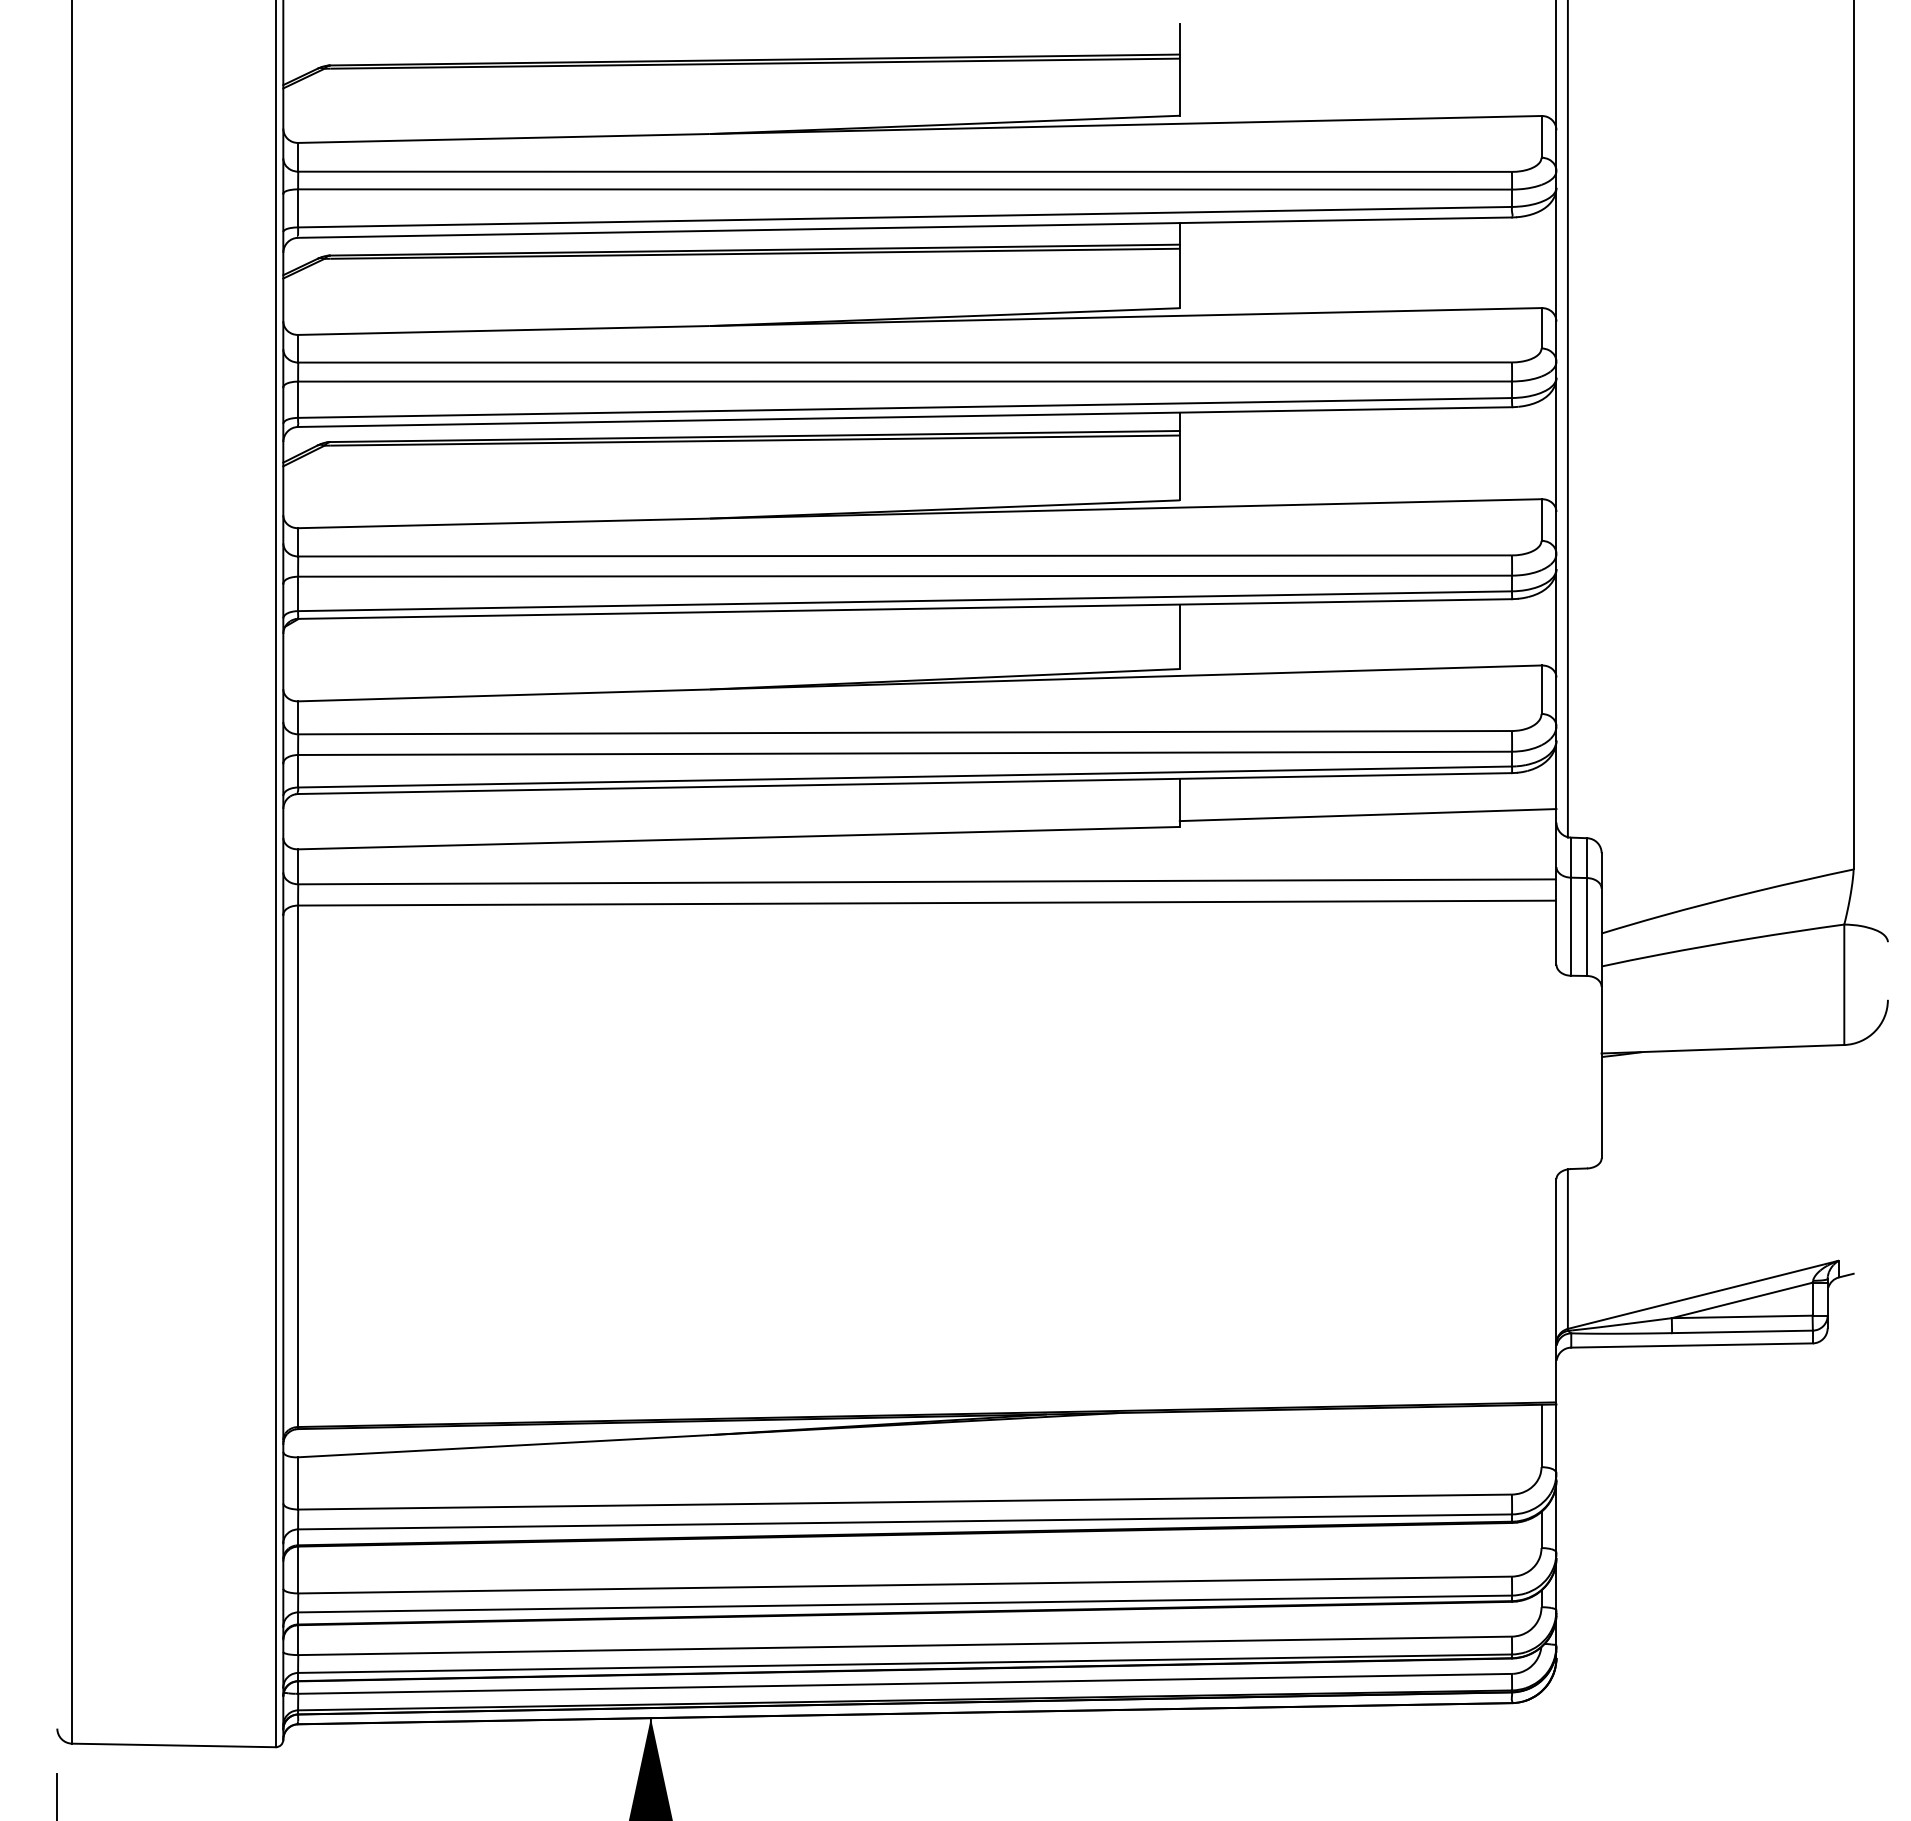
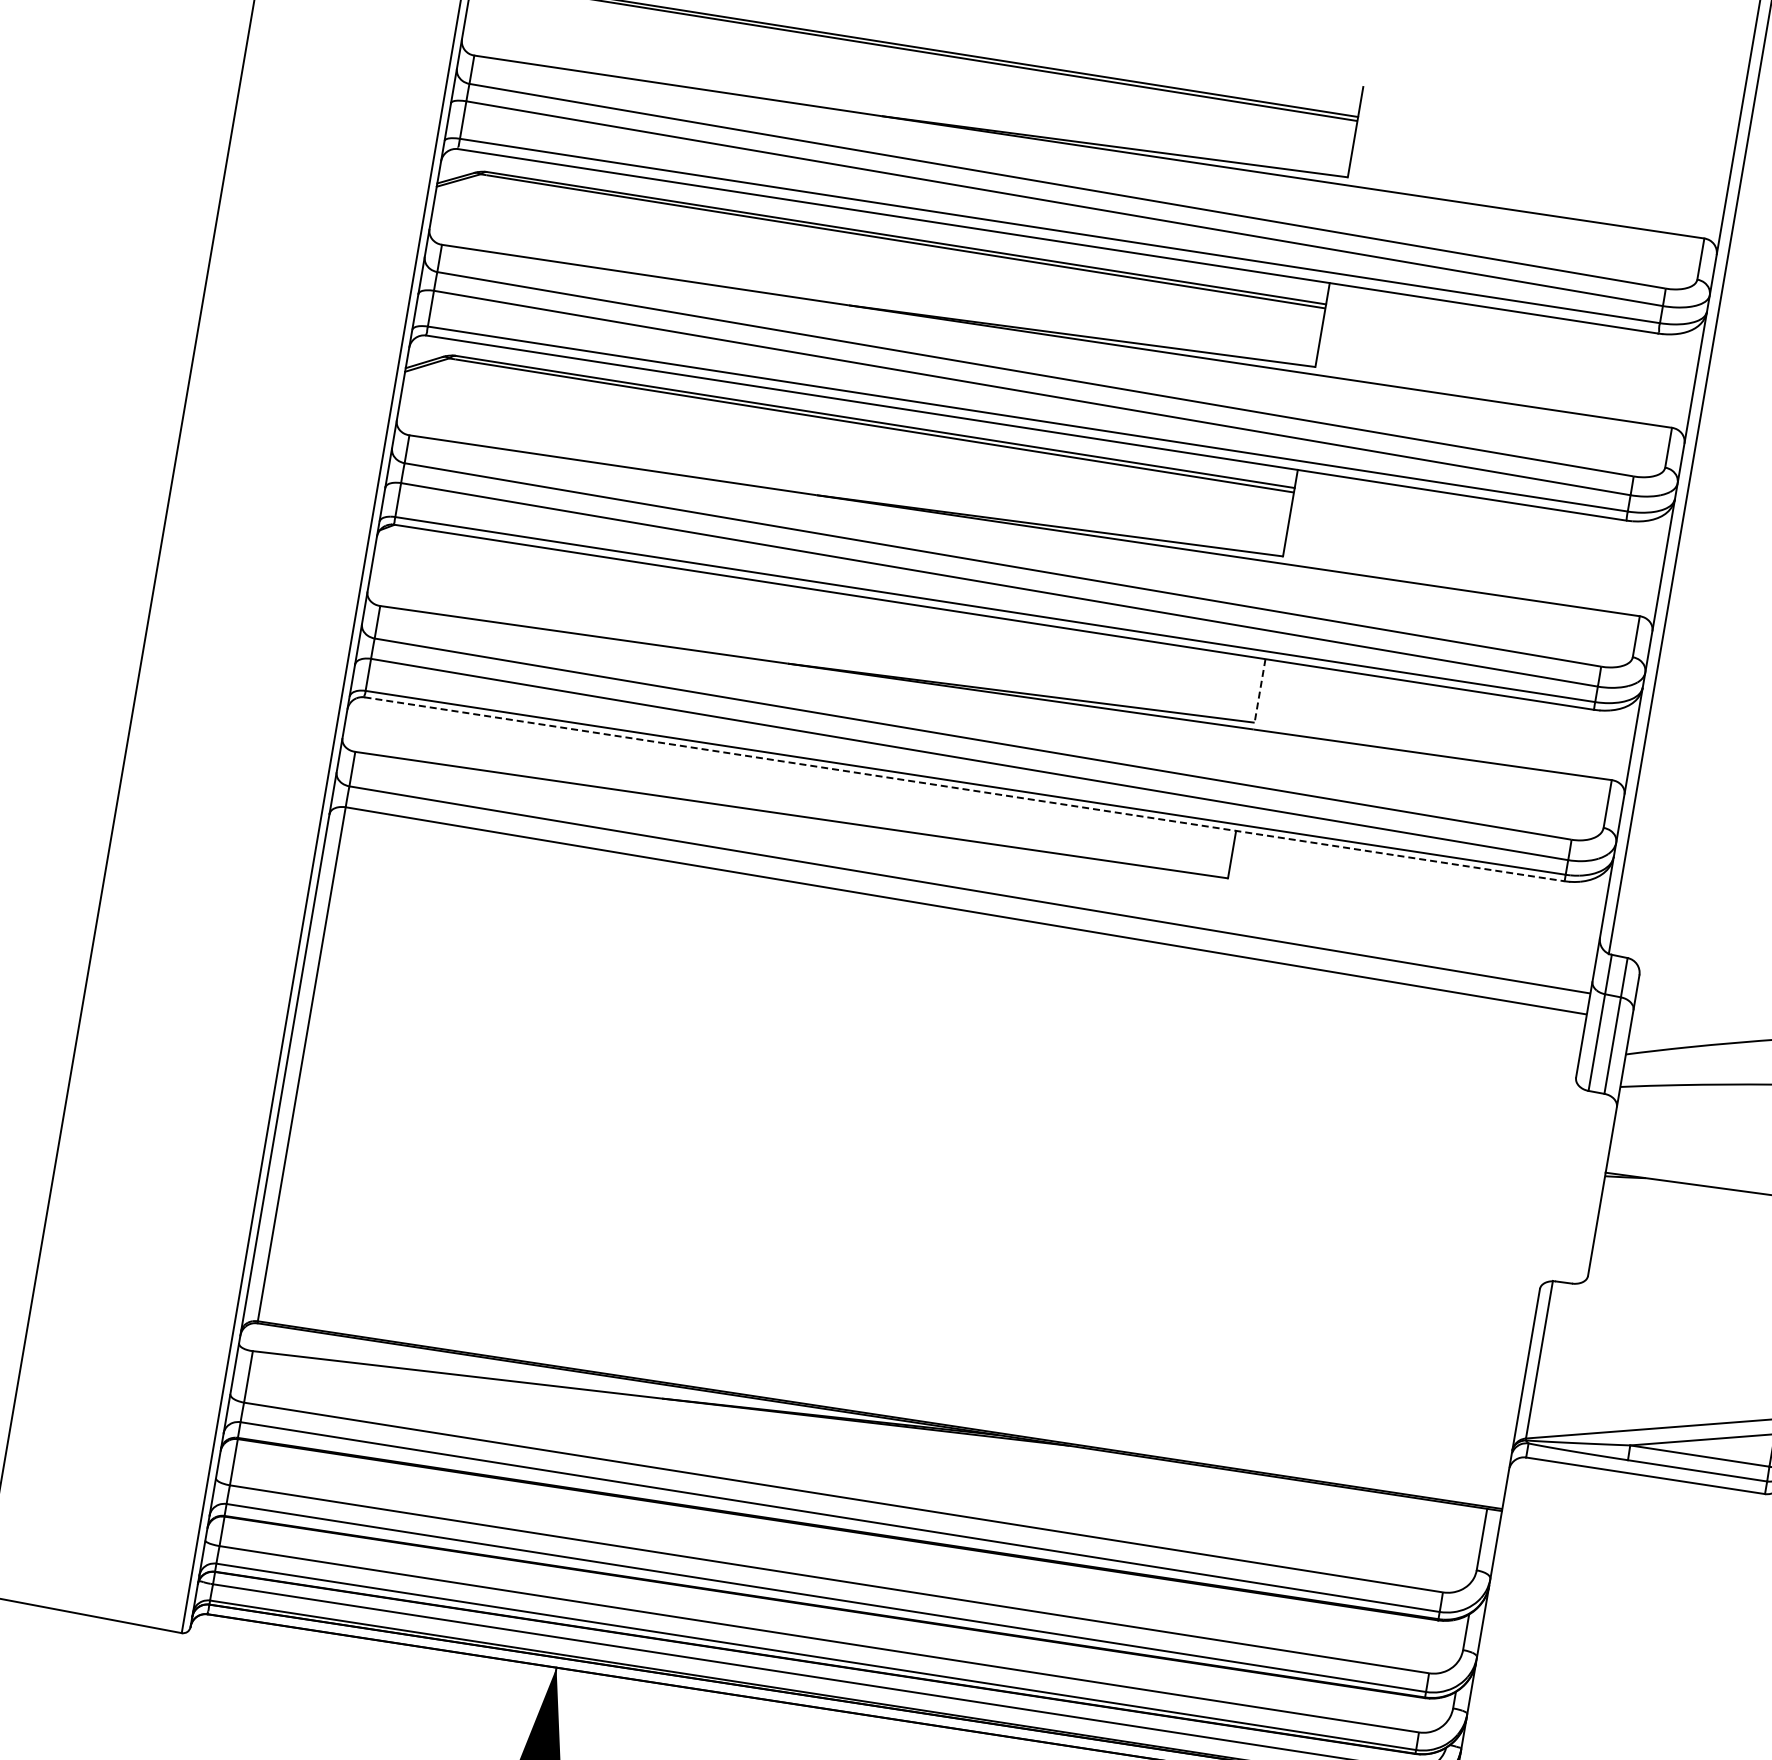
line: (1179, 637) -> (1259, 691), solid -> dashed
line: (905, 783) -> (964, 789), solid -> dashed
line: (1367, 815) -> (1414, 898), removed

